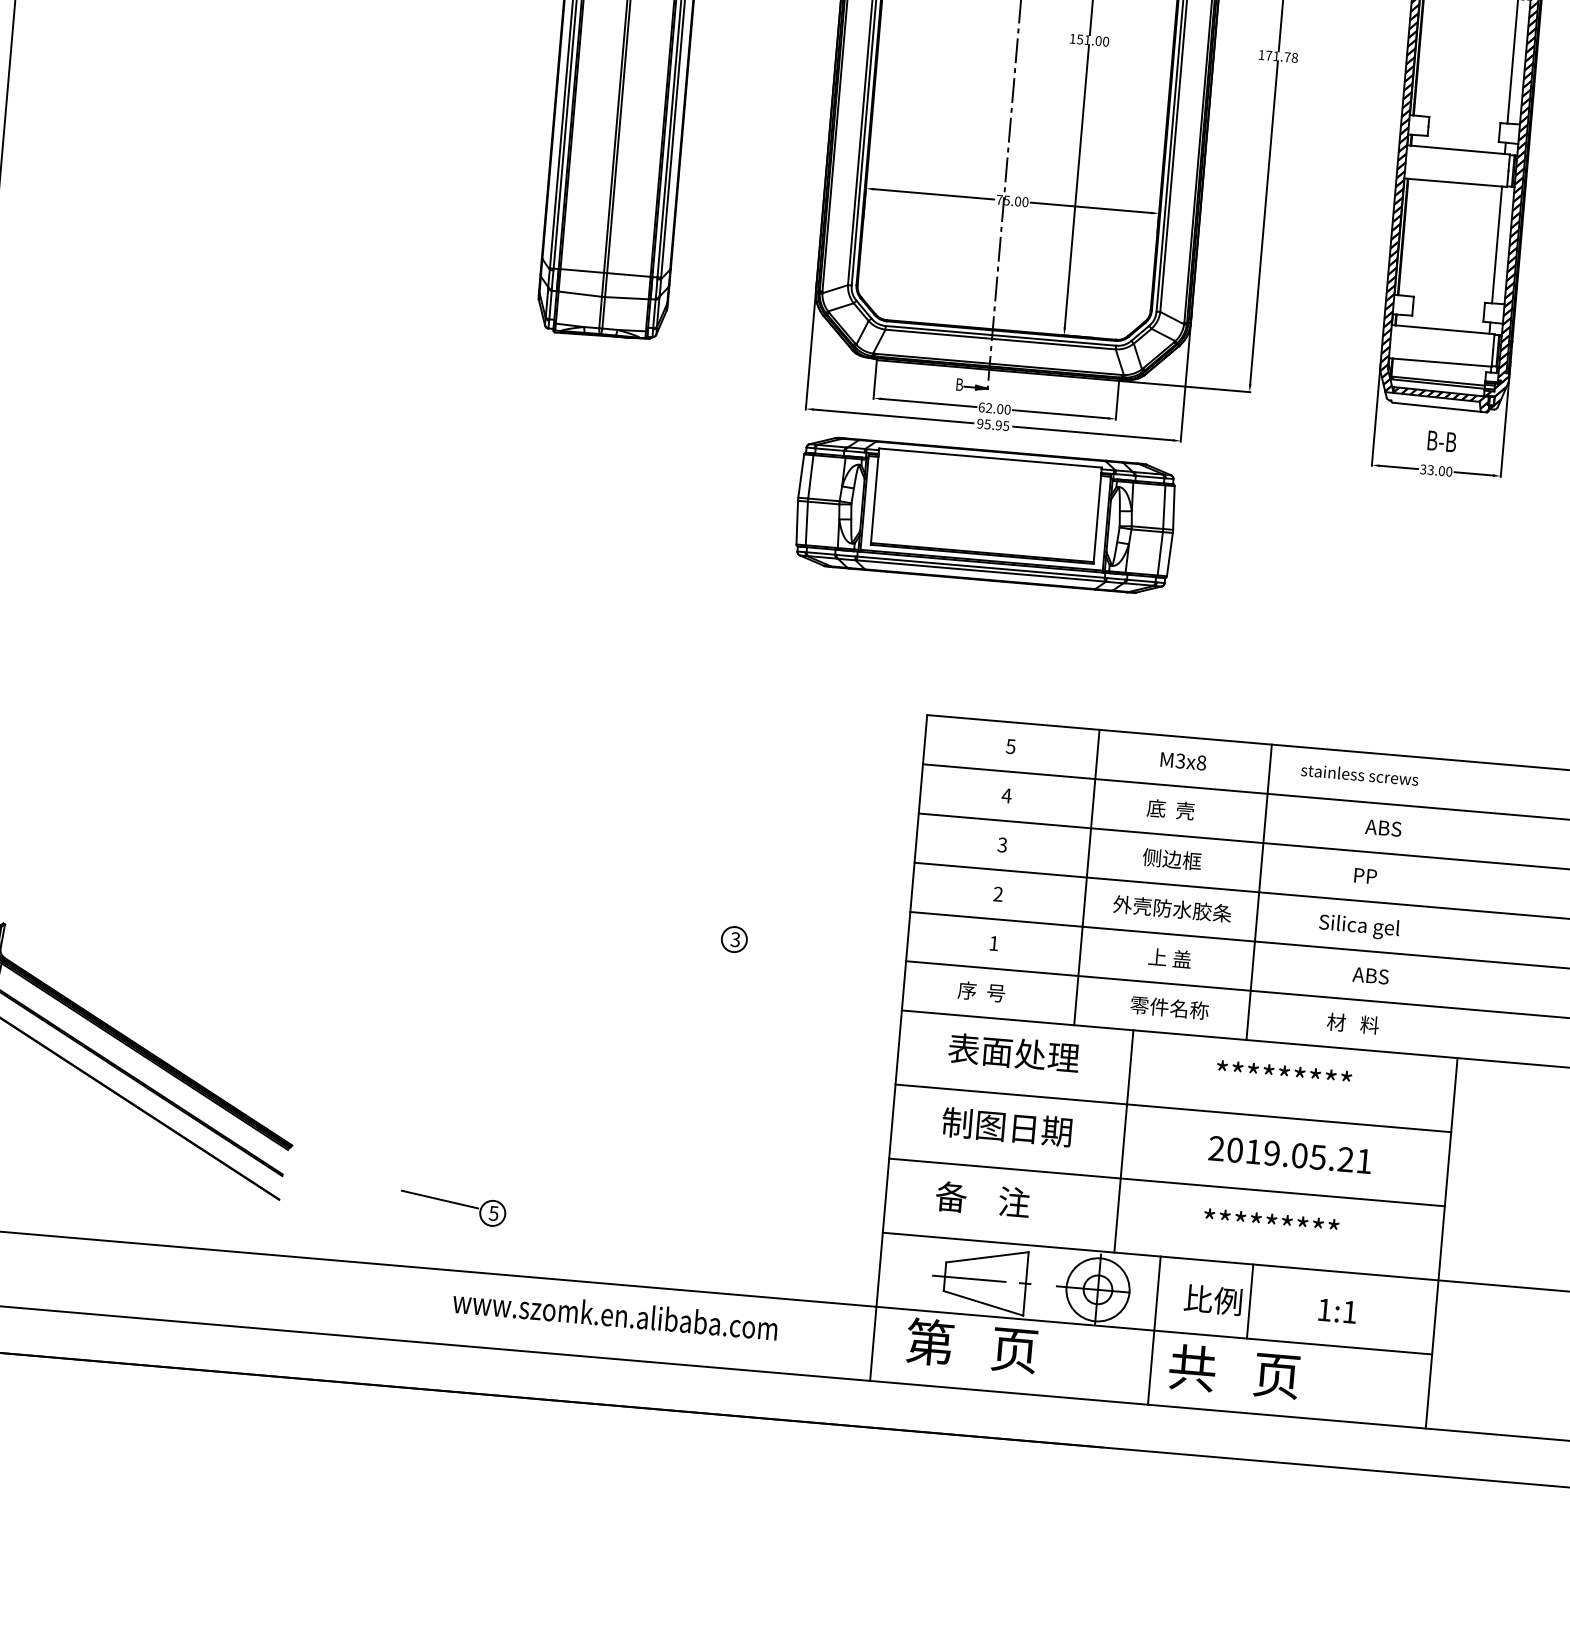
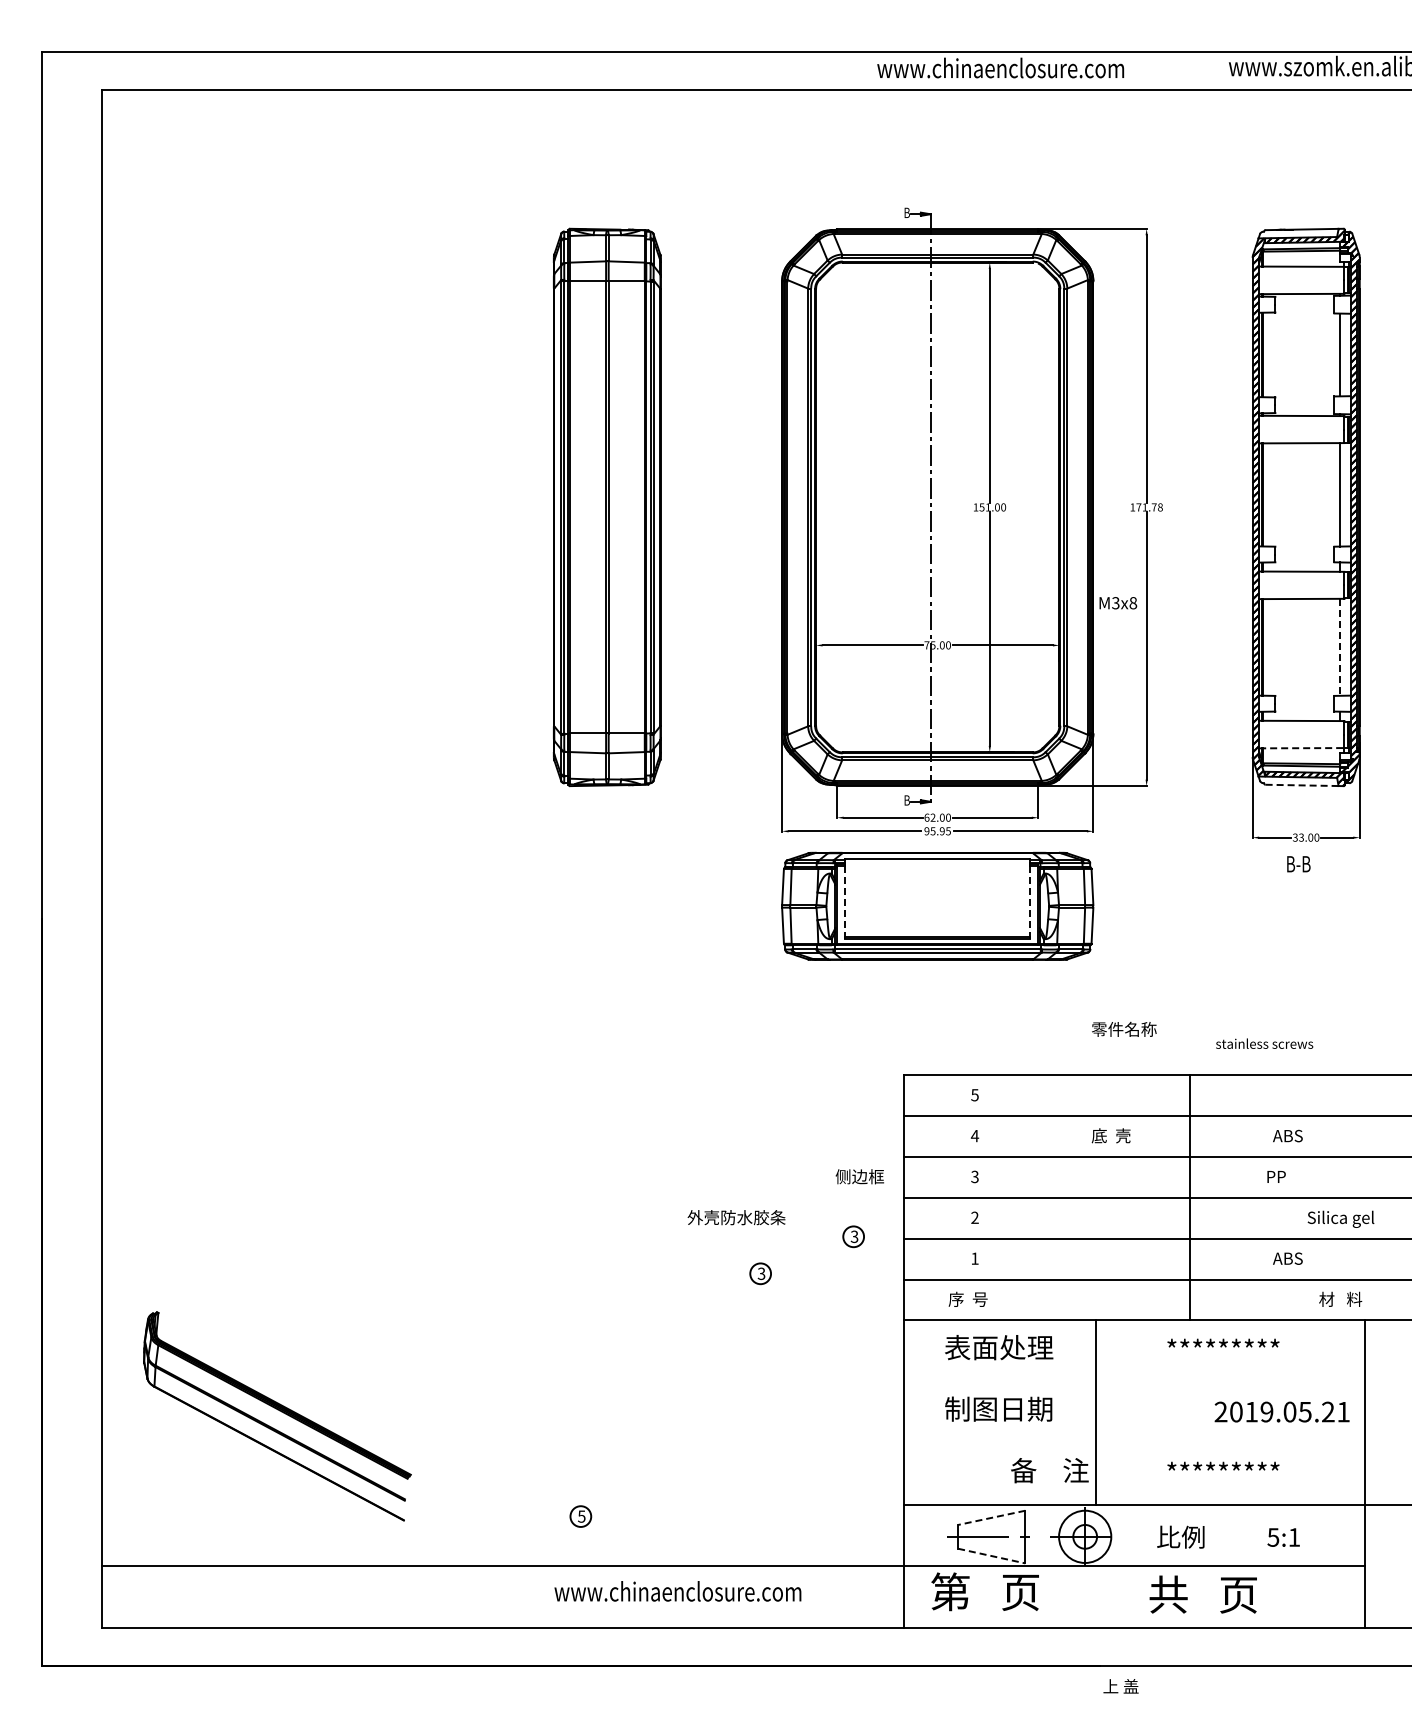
line: (1497, 245) -> (1340, 647), solid -> dashed
line: (1439, 362) -> (1301, 748), solid -> dashed
line: (1437, 407) -> (1302, 785), solid -> dashed
text: (1441, 441) -> (1298, 864), moved
line: (874, 501) -> (845, 902), solid -> dashed
line: (1097, 519) -> (1030, 901), solid -> dashed
text: (1183, 761) -> (1118, 603), moved
text: (1359, 774) -> (1264, 1043), moved
text: (1171, 859) -> (859, 1176), moved
line: (1086, 877) -> (1046, 1197), removed
part: (850, 904) -> (853, 1236), added
text: (1172, 908) -> (736, 1217), moved
text: (1358, 926) -> (1340, 1218), moved
text: (1169, 958) -> (1120, 1686), moved
text: (1169, 1006) -> (1124, 1028), moved
text: (1353, 1022) -> (1340, 1298), moved
line: (1173, 1107) -> (1134, 1381), removed
text: (1289, 1154) -> (1281, 1411), moved
line: (1167, 1182) -> (1134, 1443), removed
line: (440, 1199) -> (536, 1508), removed
text: (982, 1199) -> (1049, 1470), moved
line: (987, 1256) -> (991, 1517), solid -> dashed
line: (1250, 1301) -> (1211, 1535), removed
line: (984, 1303) -> (992, 1556), solid -> dashed
text: (1324, 1310) -> (1273, 1537), 1:1 -> 5:1
text: (648, 1317) -> (716, 1591), www.szomk.en.alibaba.com -> www.chinaenclosure.com
line: (1154, 1330) -> (1134, 1566), removed

